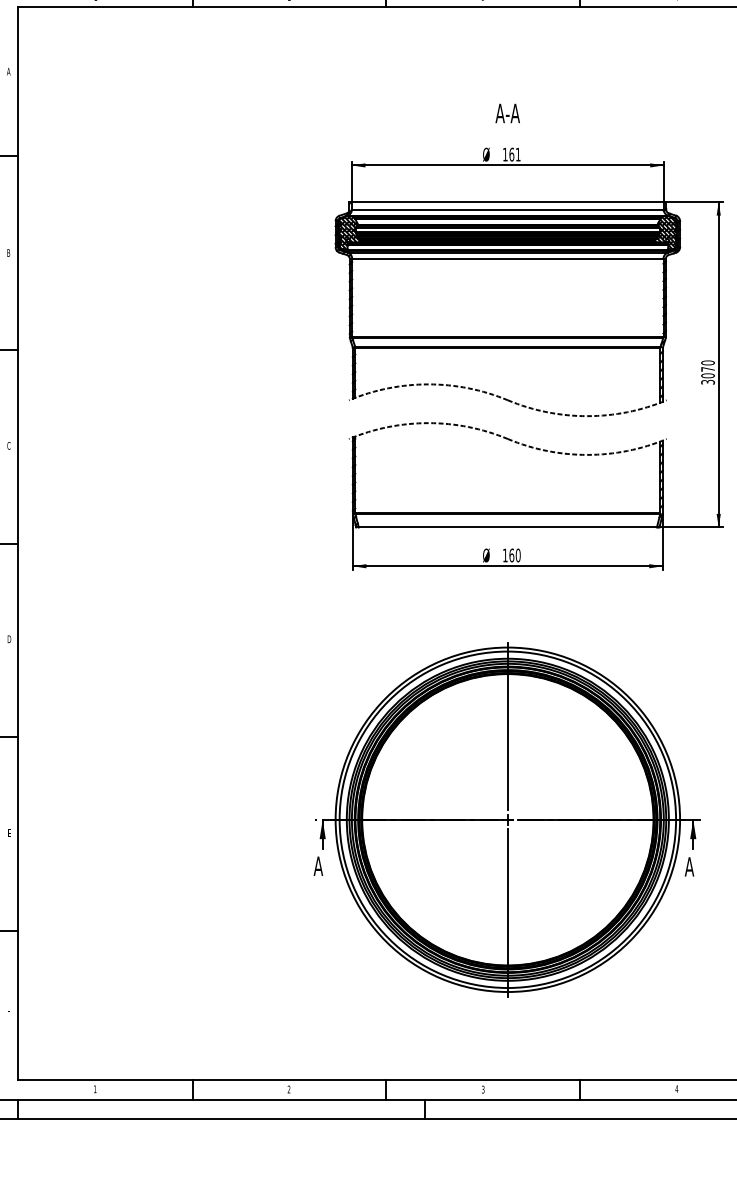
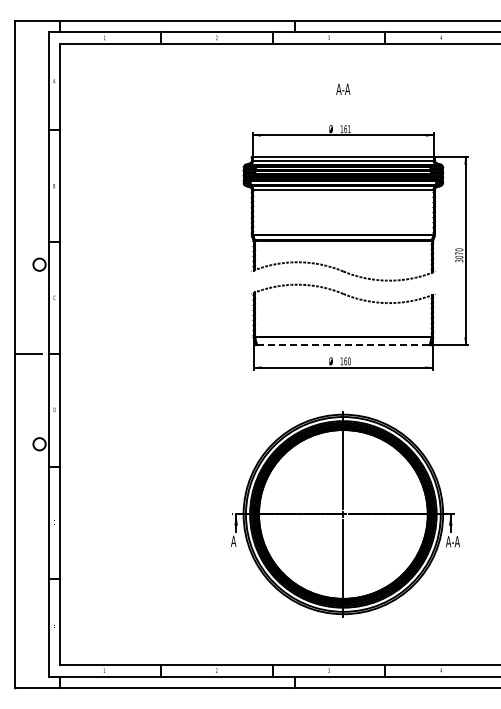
text: (508, 111) -> (343, 88), moved
line: (508, 528) -> (343, 345), solid -> dashed
text: (701, 866) -> (455, 541), A -> A-A

